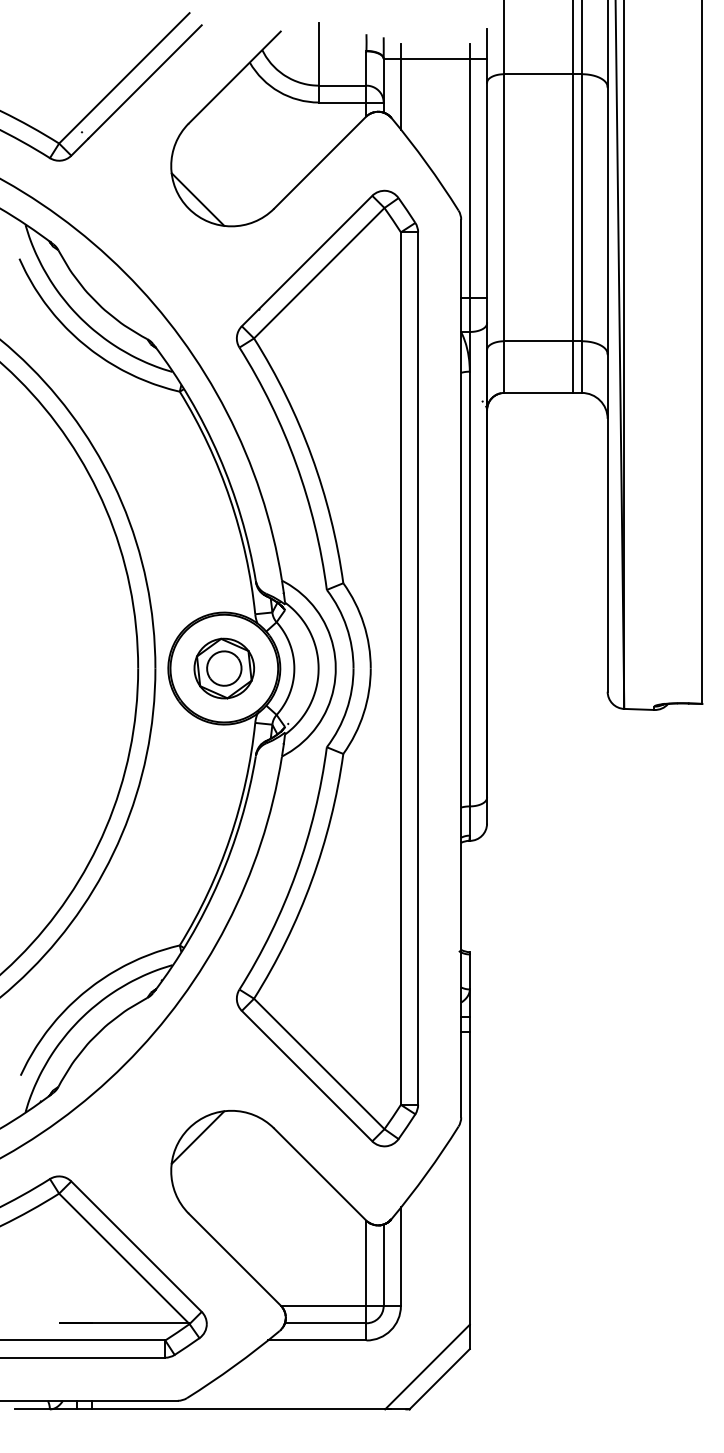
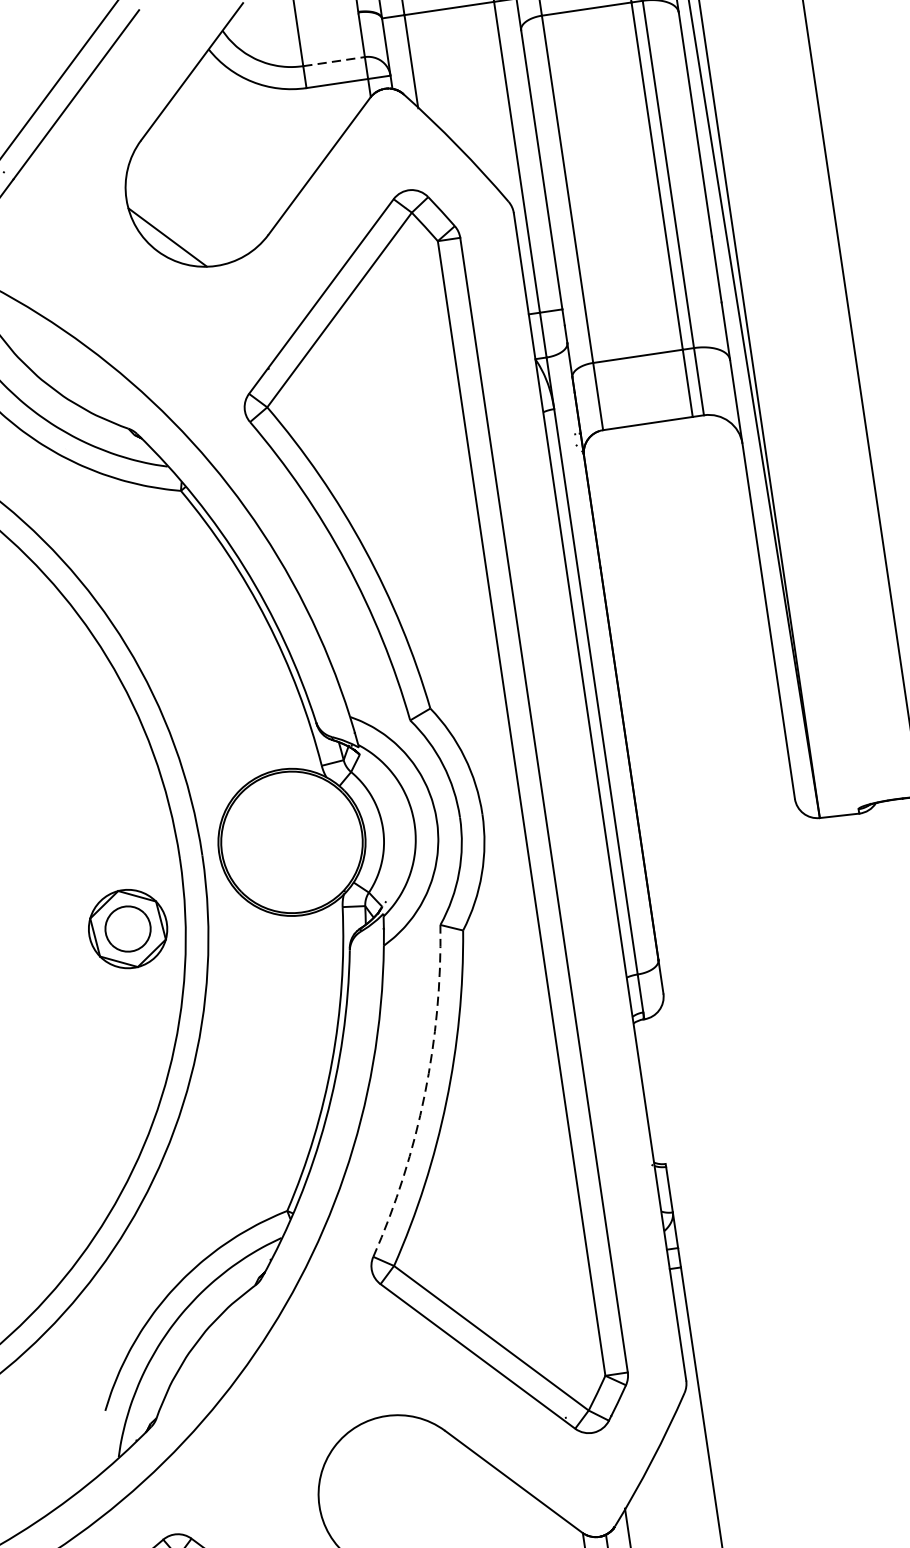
line: (342, 85) -> (333, 61), solid -> dashed
part: (224, 668) -> (128, 928), moved
arc: (296, 873) -> (425, 1094), solid -> dashed
line: (197, 1137) -> (347, 1457), removed

